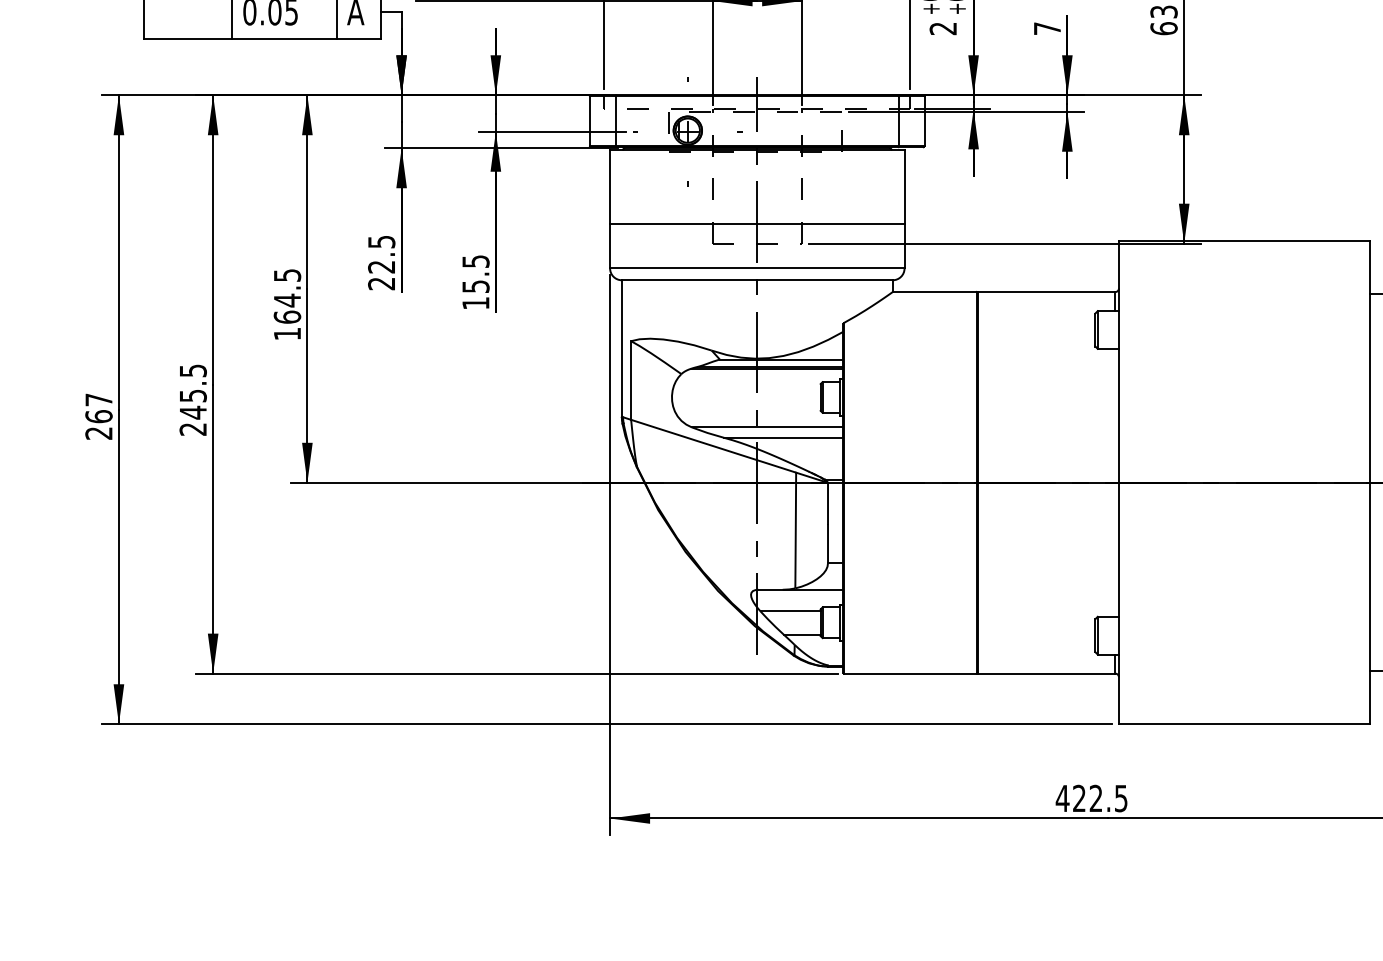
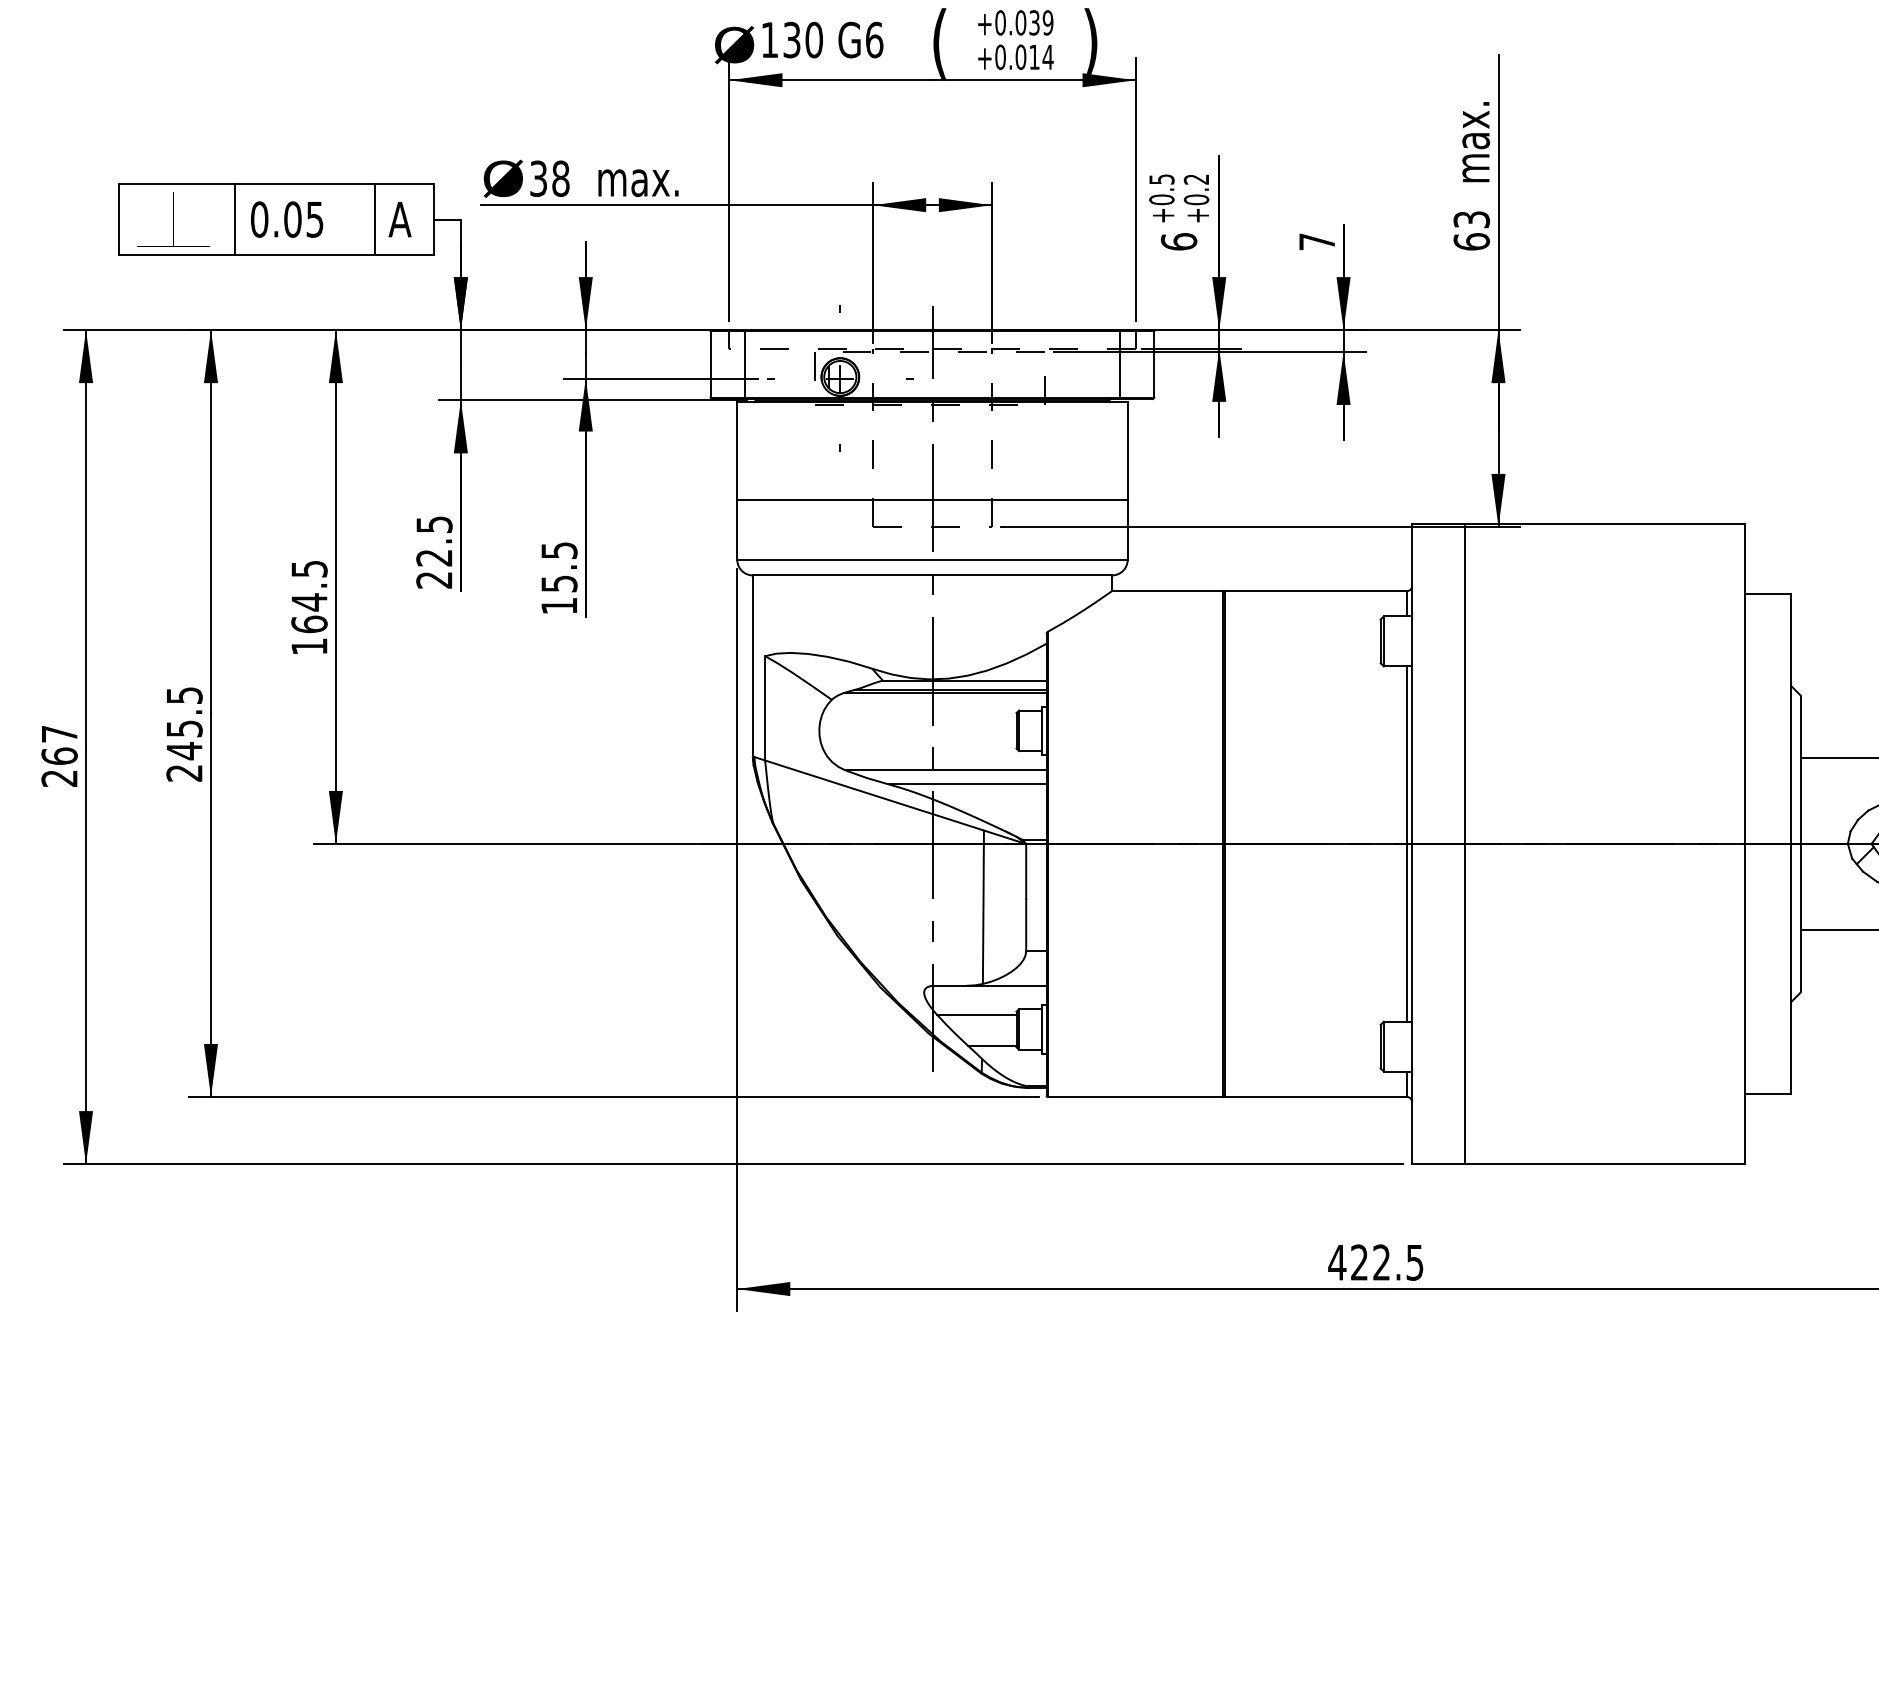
text: (942, 28) -> (1178, 241), 2 -> 6
line: (1115, 482) -> (1407, 843), added
line: (1159, 482) -> (1465, 843), added

